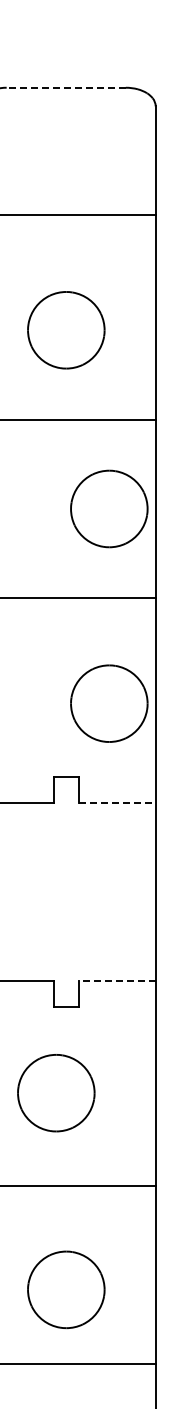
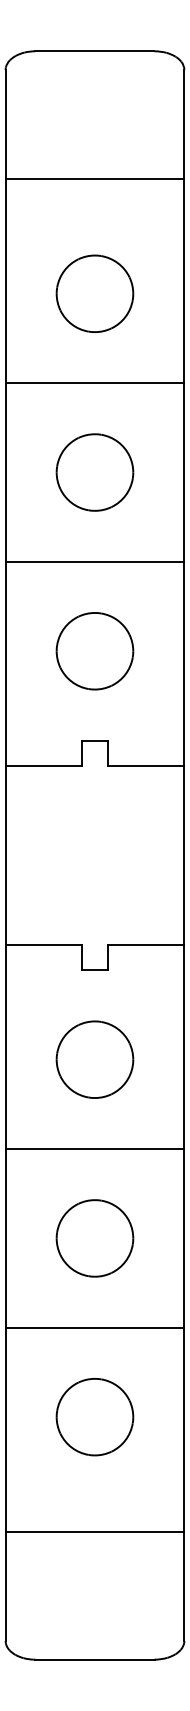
line: (65, 87) -> (94, 51), dashed -> solid
part: (108, 508) -> (94, 472), moved
part: (108, 703) -> (94, 651), moved
line: (117, 802) -> (146, 766), dashed -> solid
line: (116, 980) -> (145, 944), dashed -> solid
part: (55, 1092) -> (94, 1059), moved
part: (65, 1289) -> (94, 1238), moved

